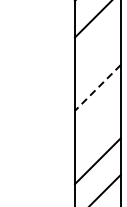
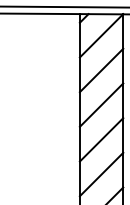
line: (97, 51) -> (101, 70), added
line: (97, 88) -> (101, 105), dashed -> solid
line: (97, 124) -> (101, 139), added

